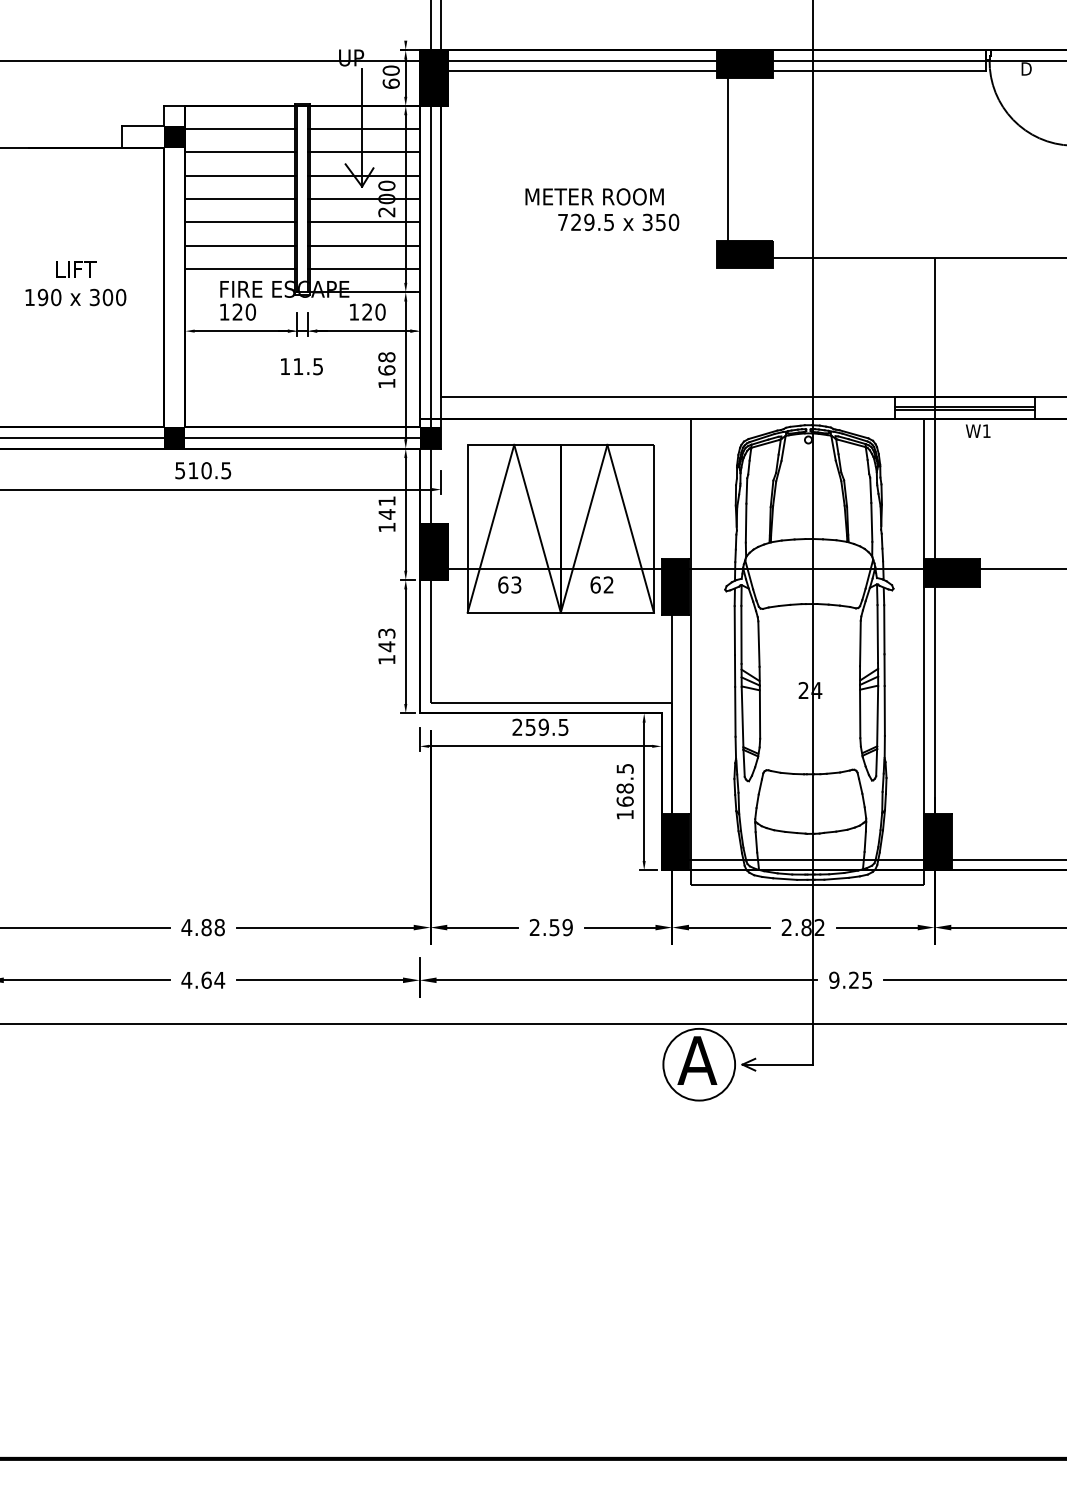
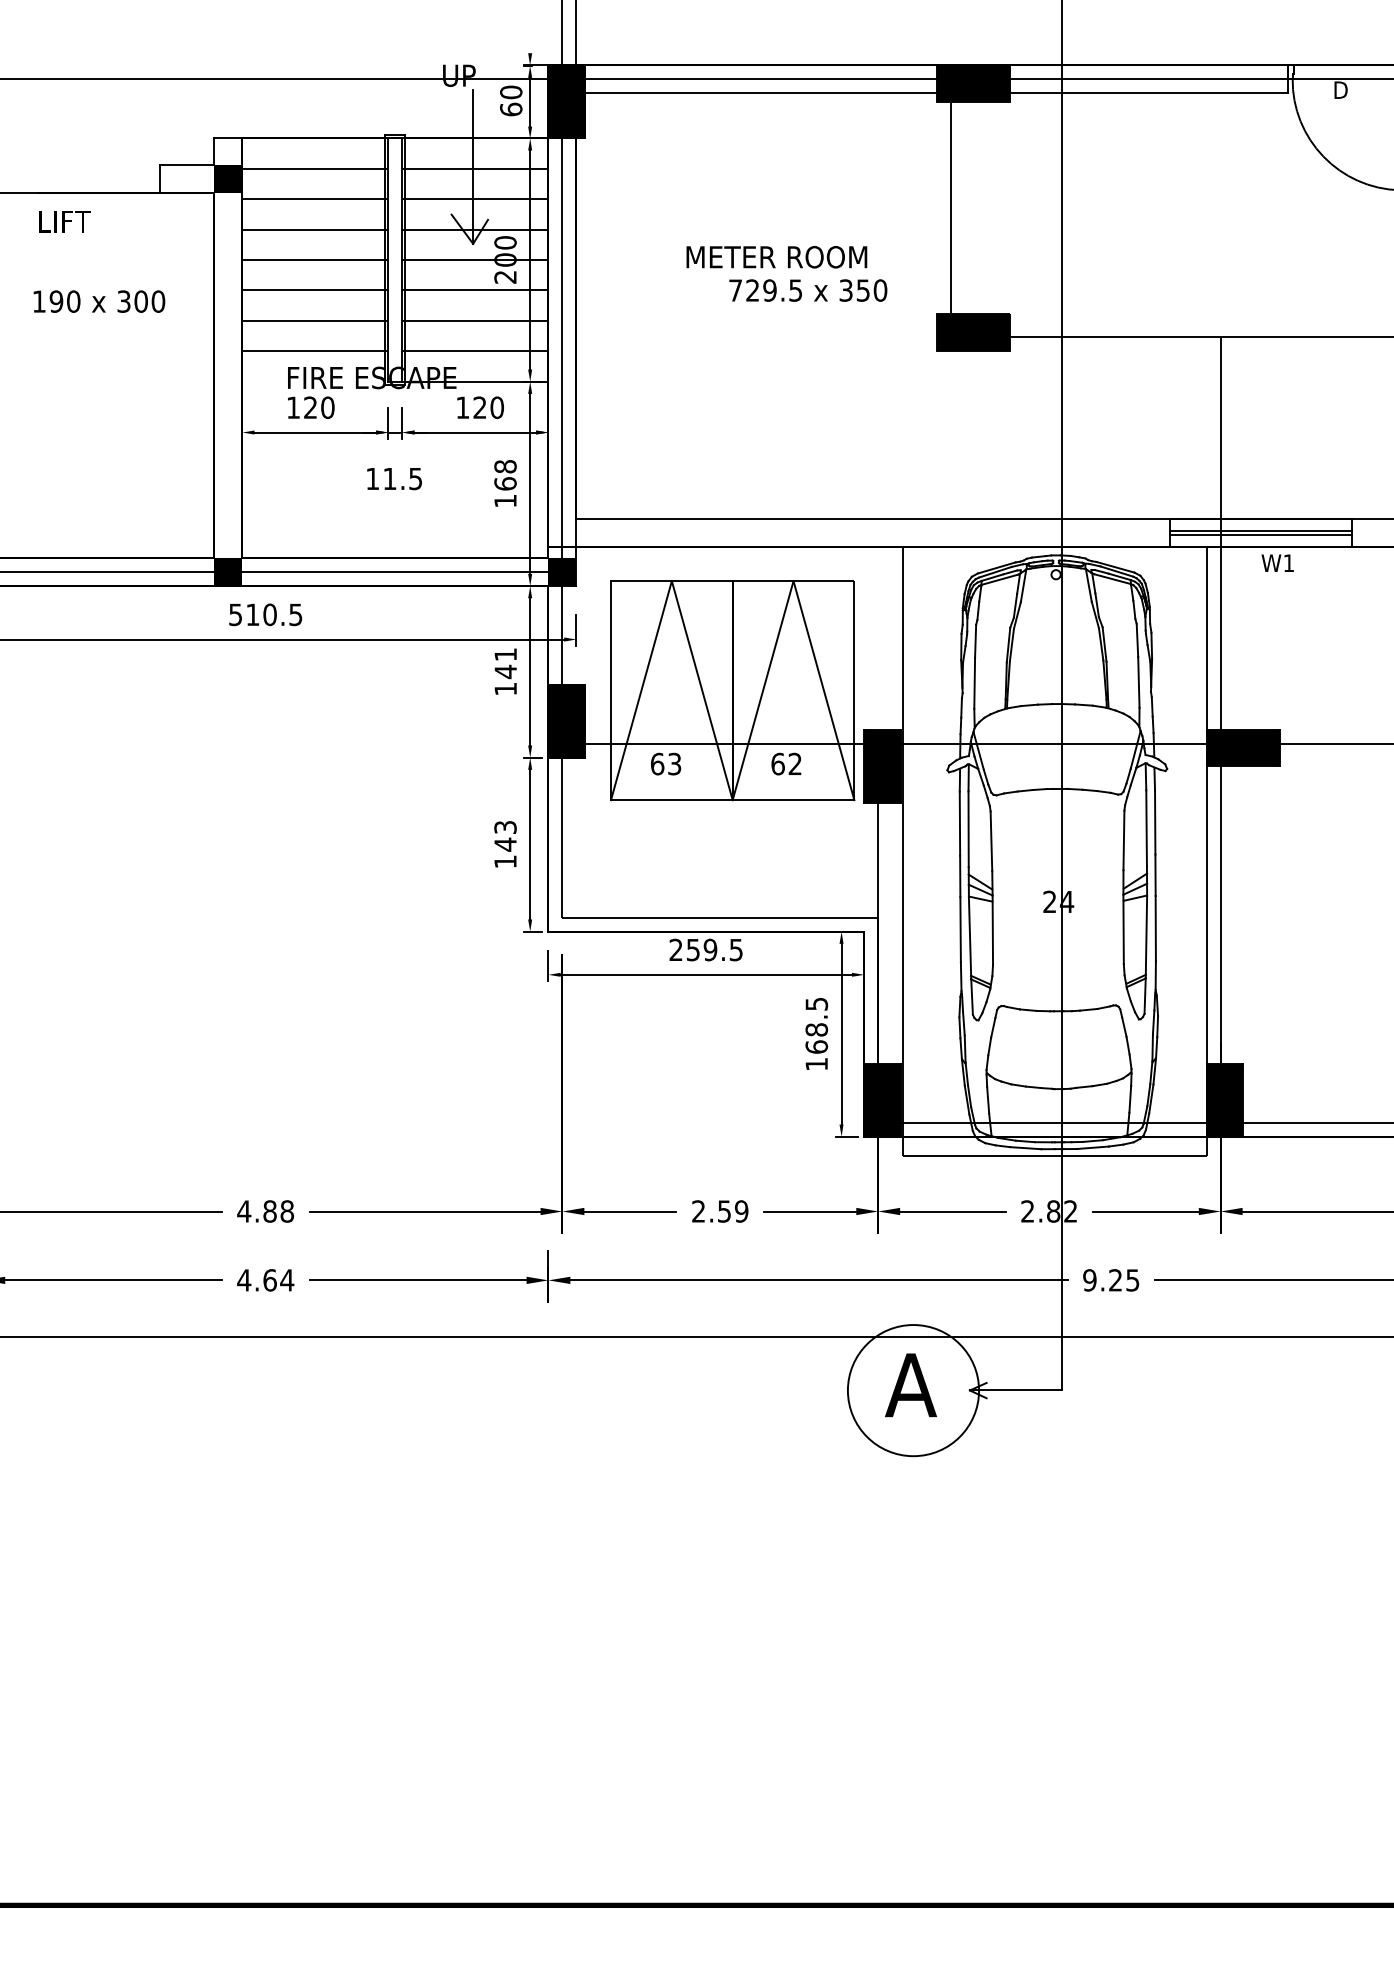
text: (75, 269) -> (64, 221), moved
text: (75, 297) -> (99, 301), moved
circle: (699, 1064) -> (913, 1390), size x1.4

